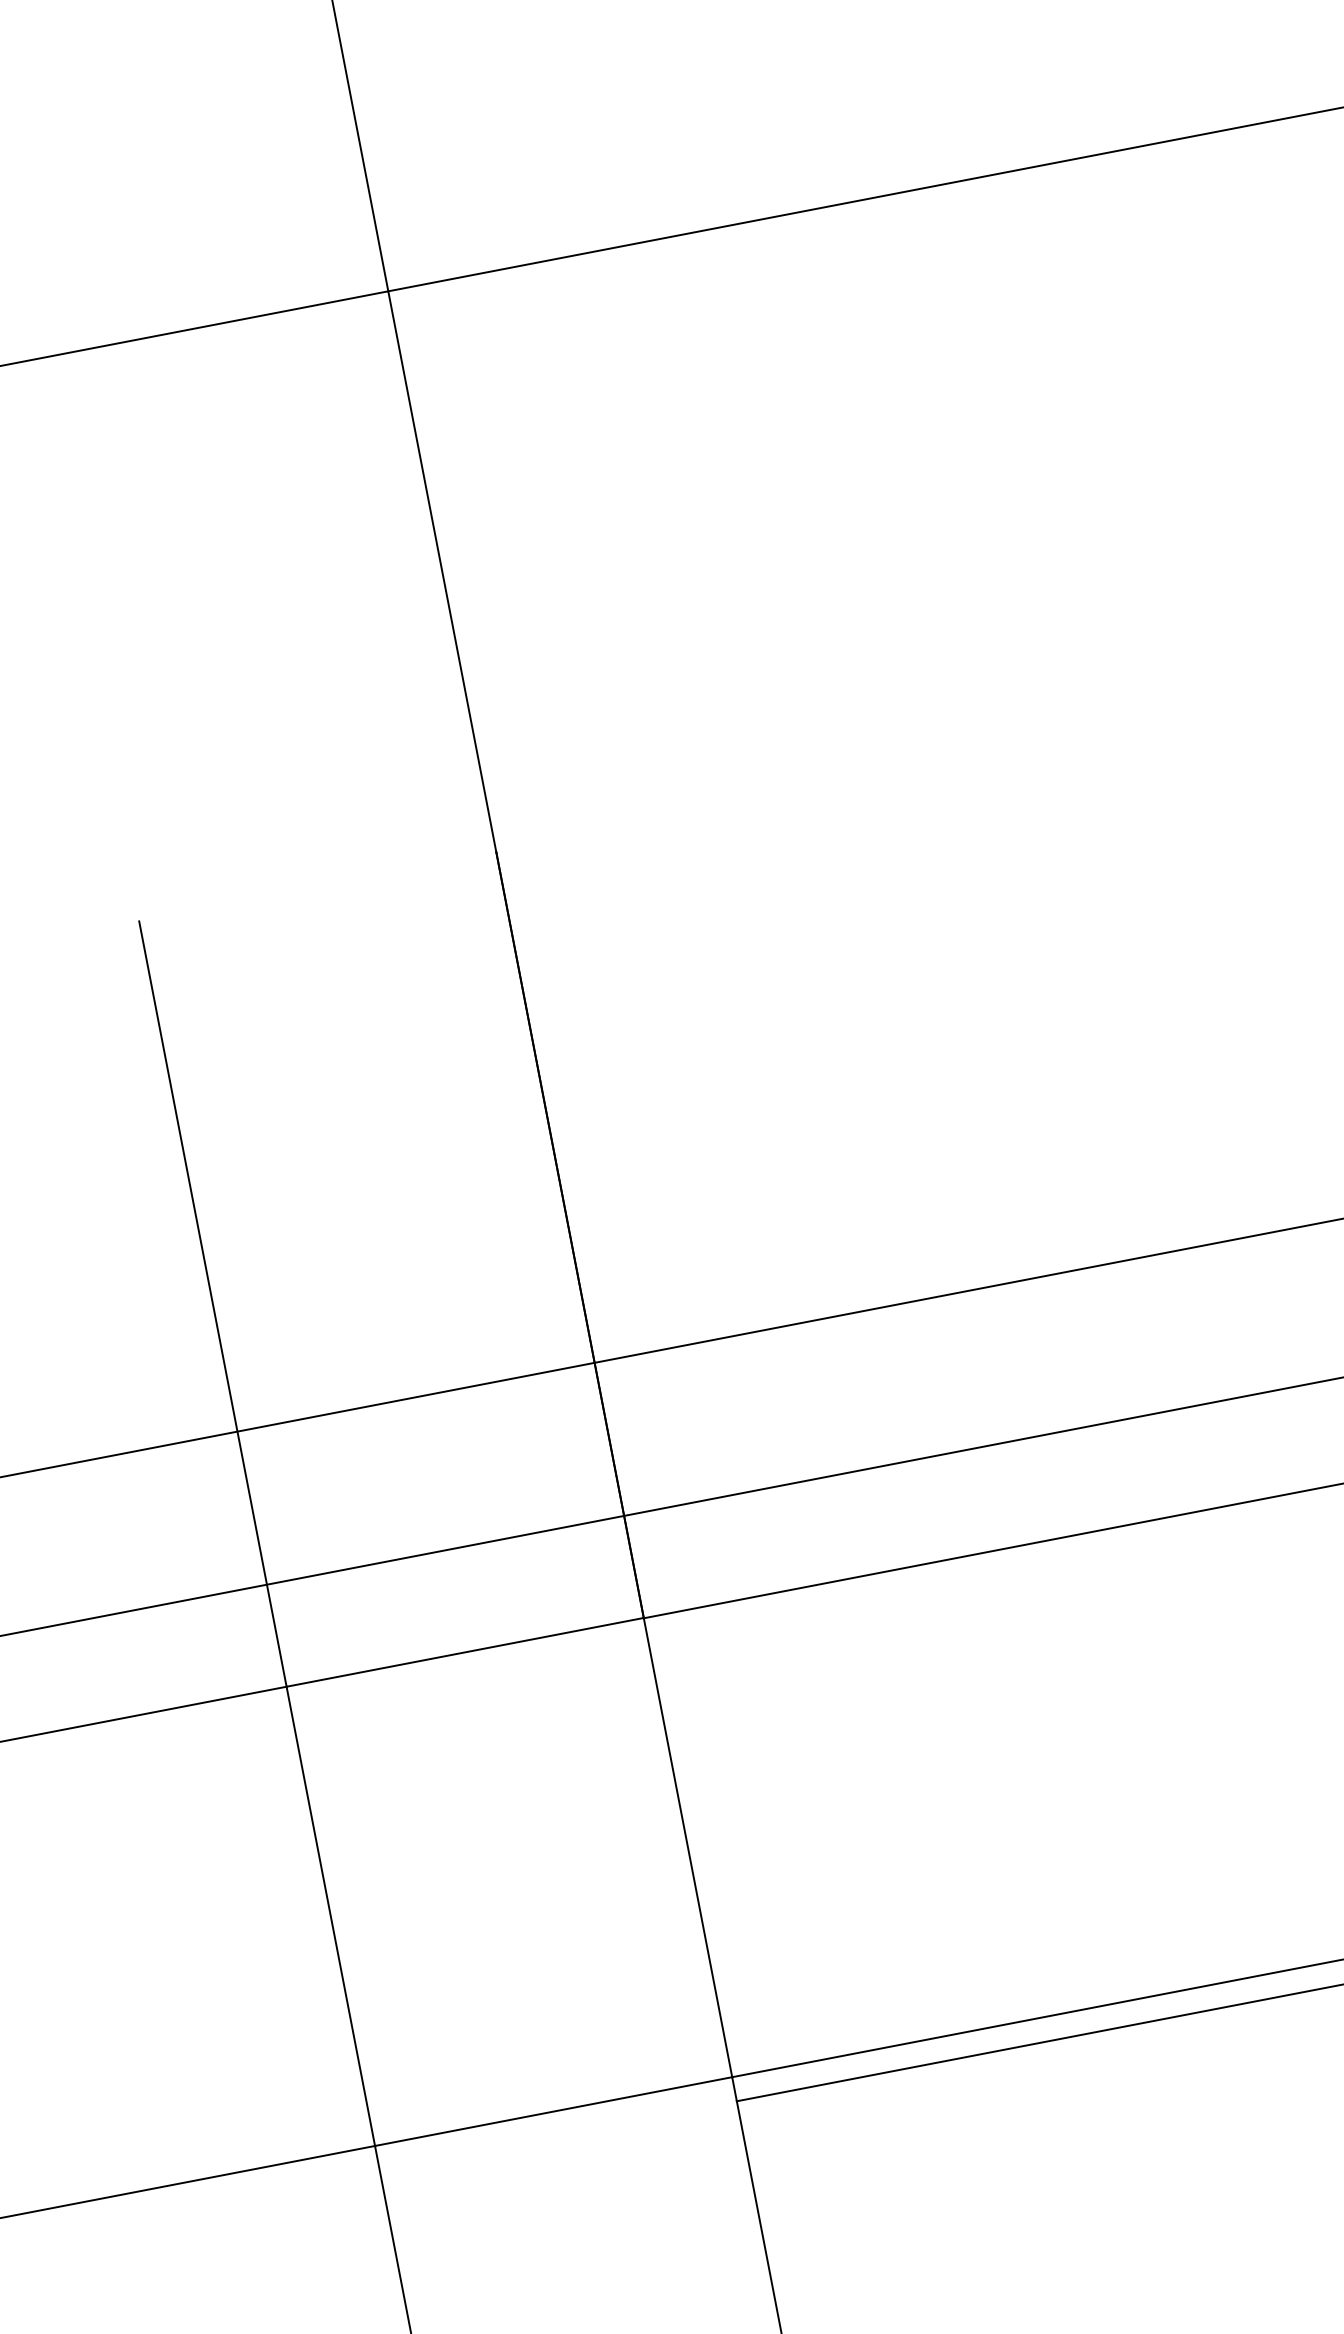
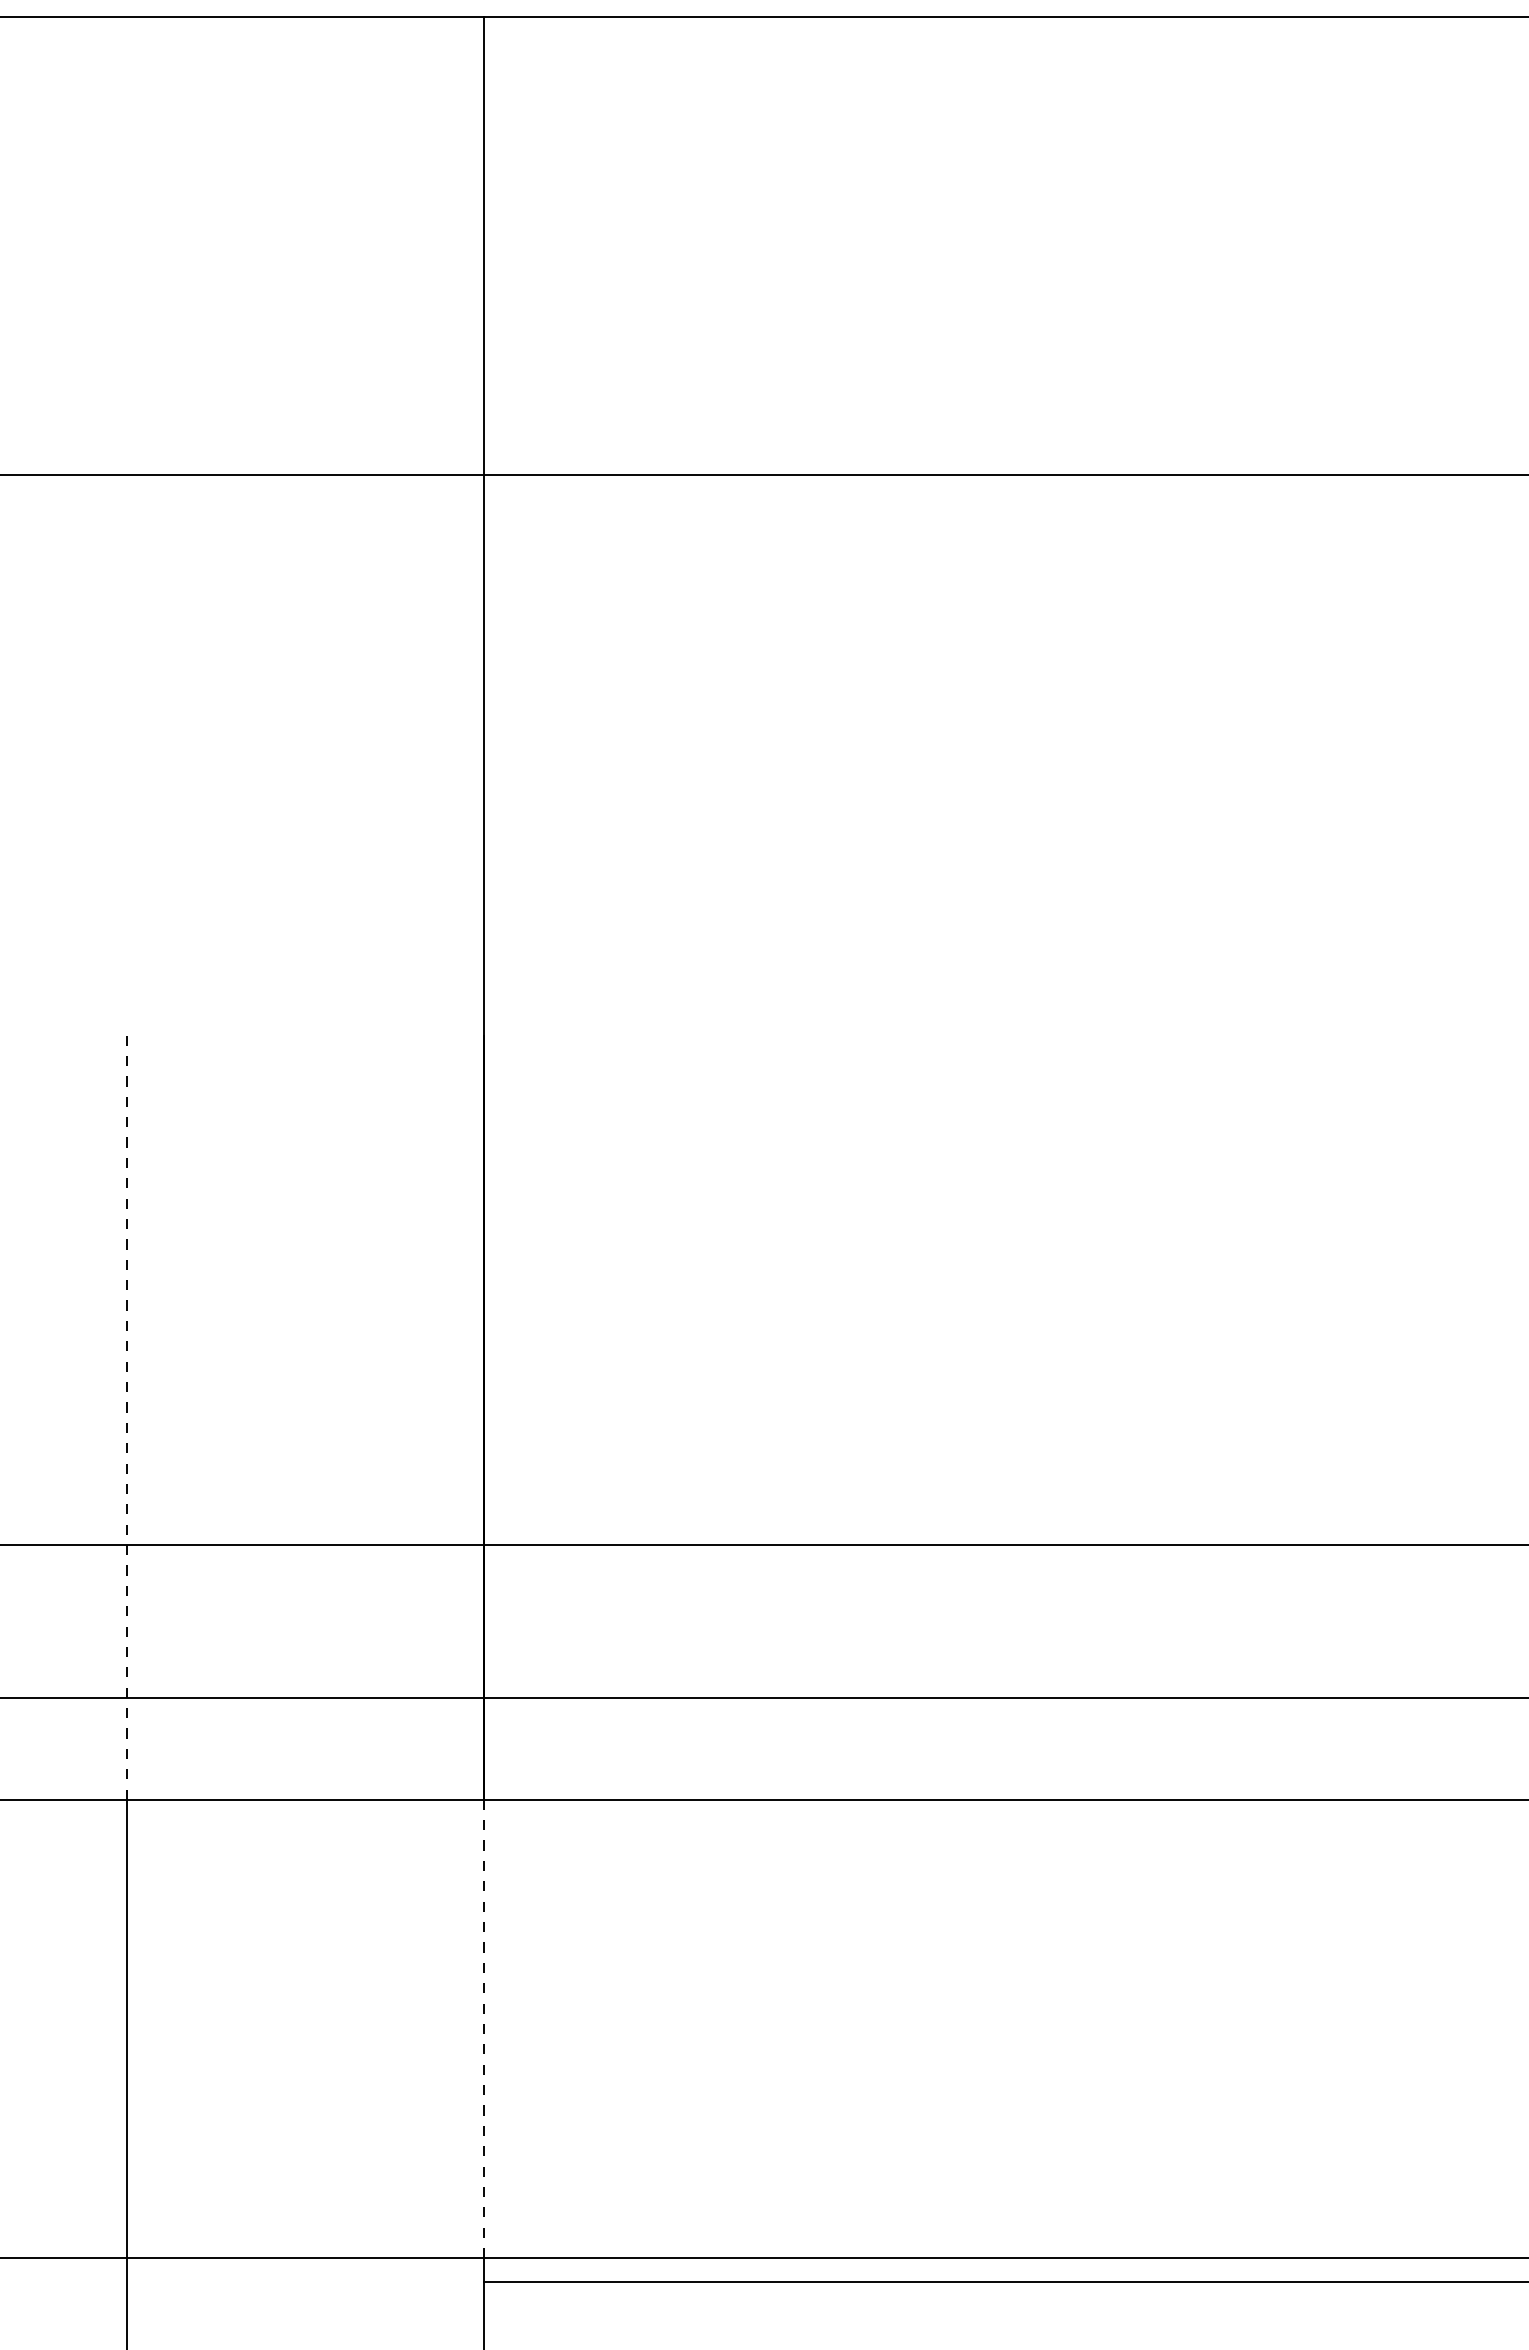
line: (213, 1304) -> (127, 1418), solid -> dashed
line: (688, 1847) -> (484, 2028), solid -> dashed

